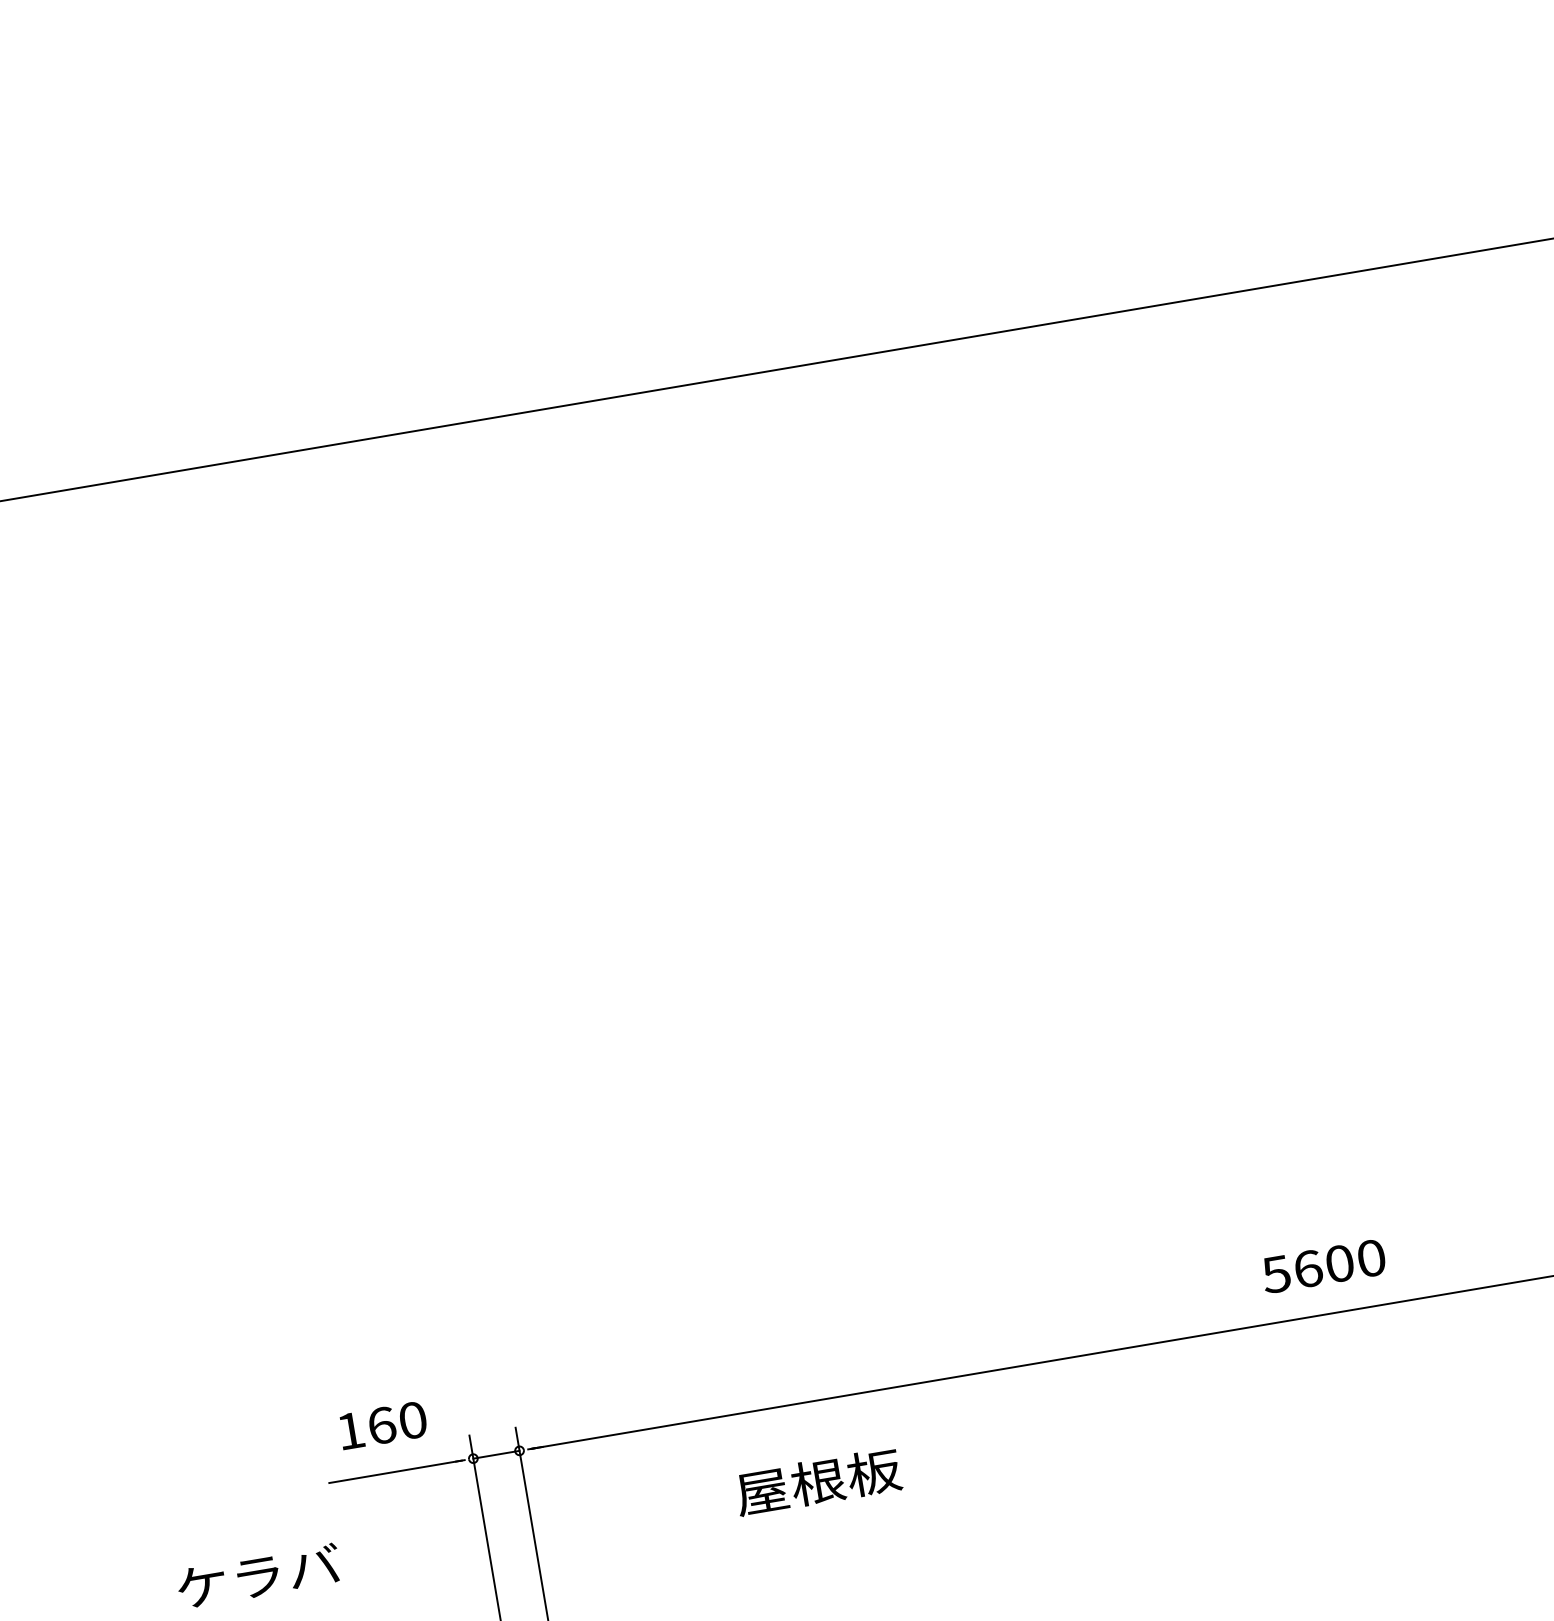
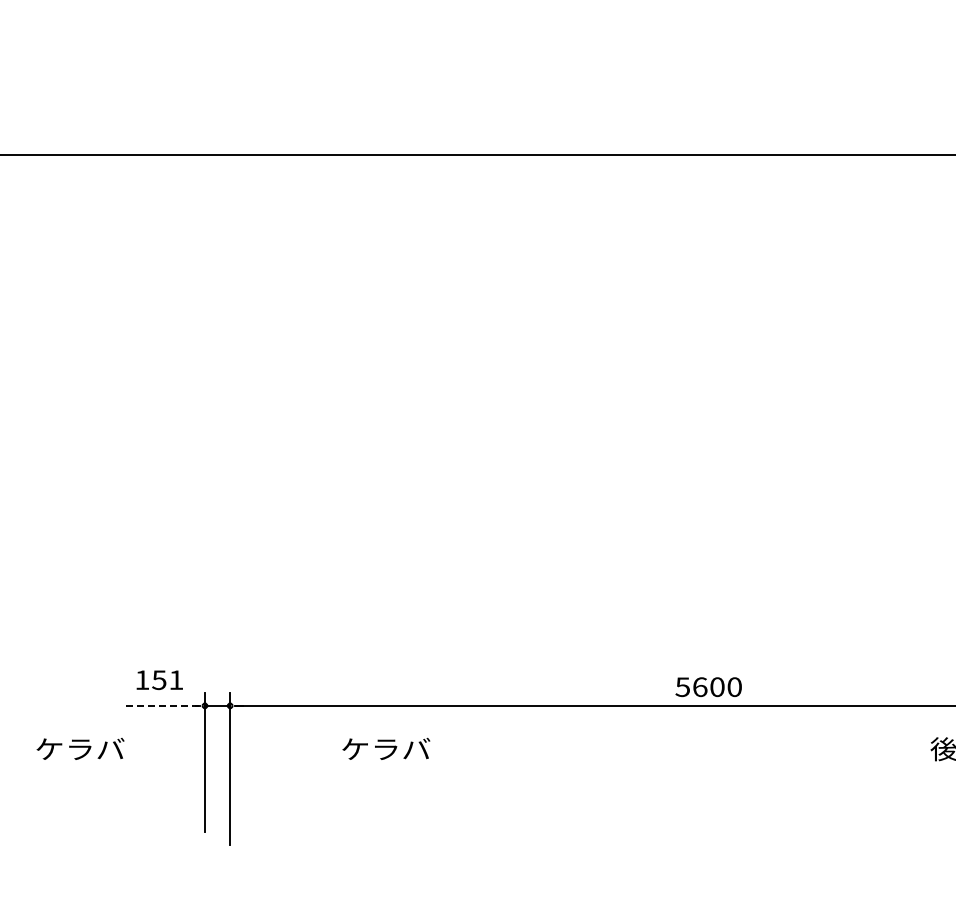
text: (1323, 1267) -> (708, 687), moved
text: (396, 1423) -> (167, 680), 160 -> 151
line: (393, 1471) -> (161, 705), solid -> dashed
text: (817, 1482) -> (385, 749), 屋根板 -> ケラバ

